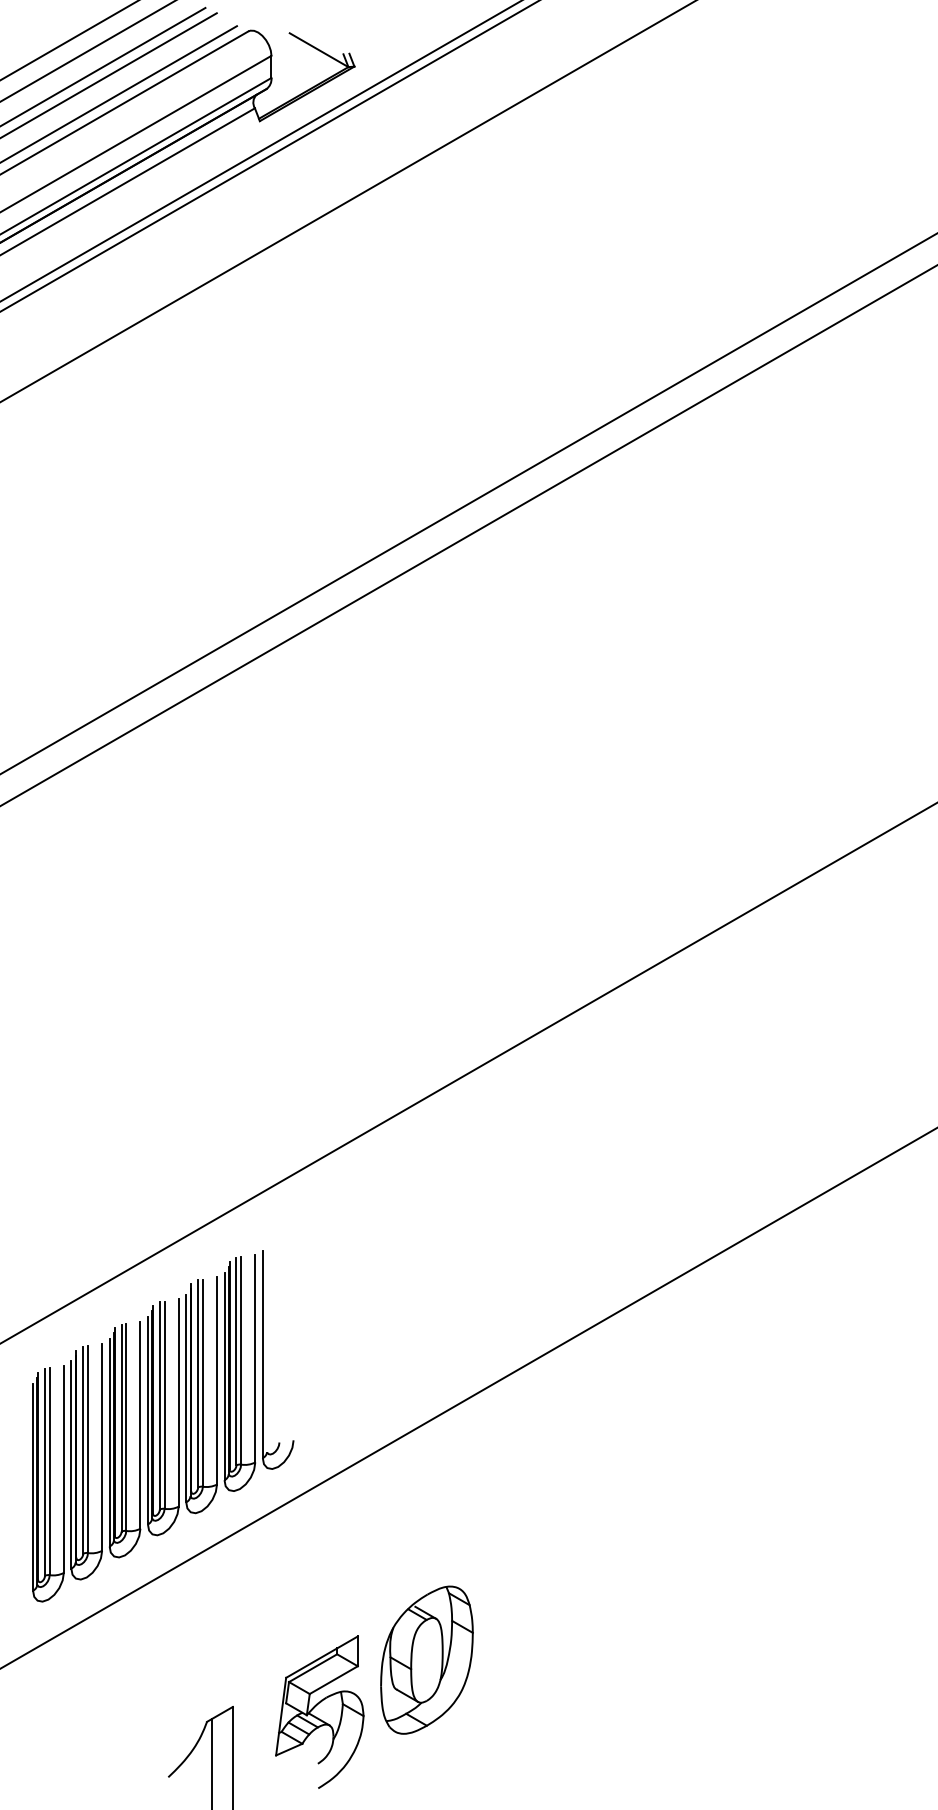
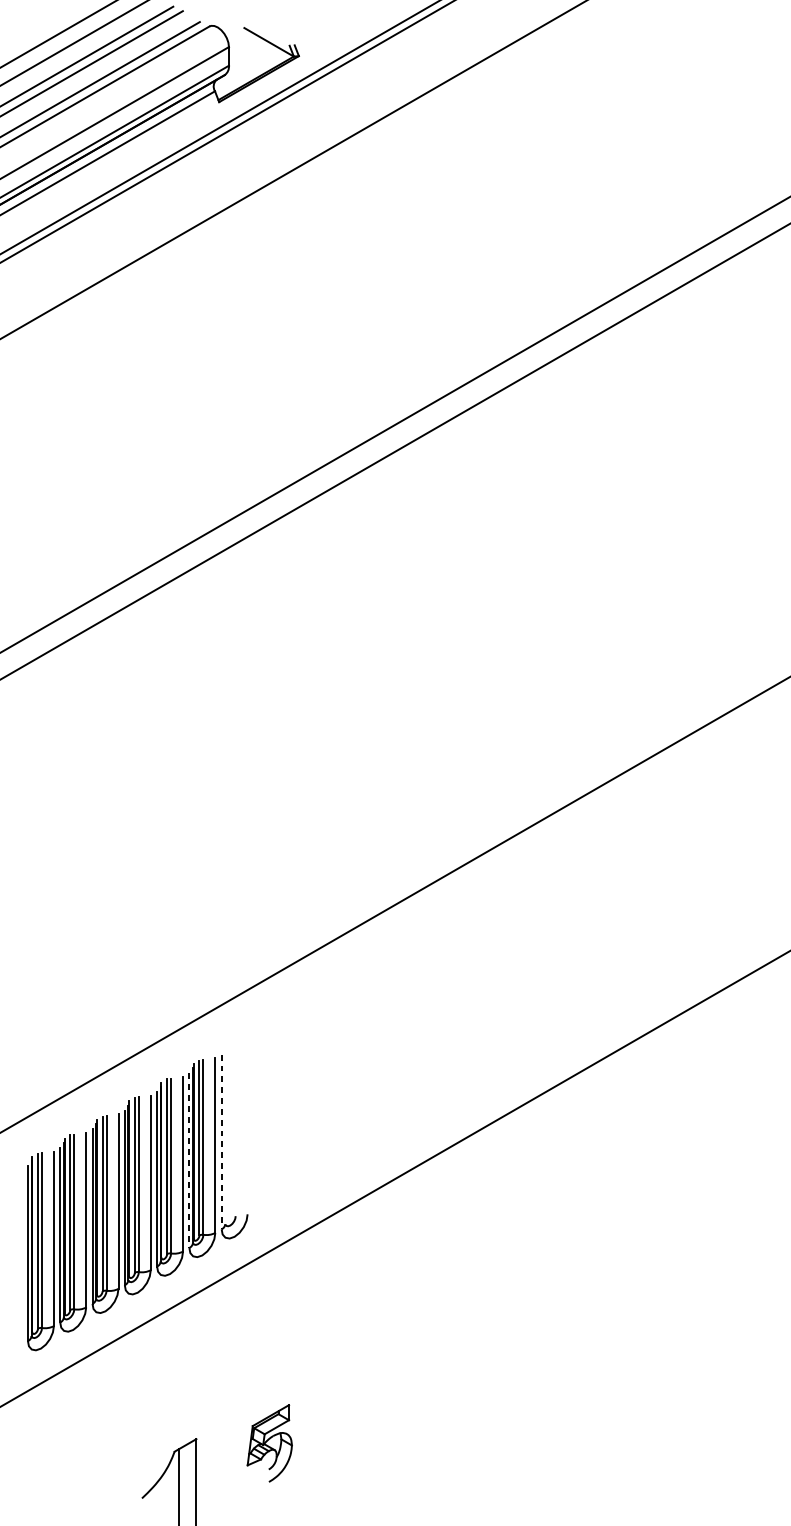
line: (262, 1354) -> (221, 1141), solid -> dashed
line: (224, 1376) -> (189, 1160), solid -> dashed
part: (426, 1659) -> (359, 1399), removed
part: (319, 1711) -> (269, 1442), size x0.6

